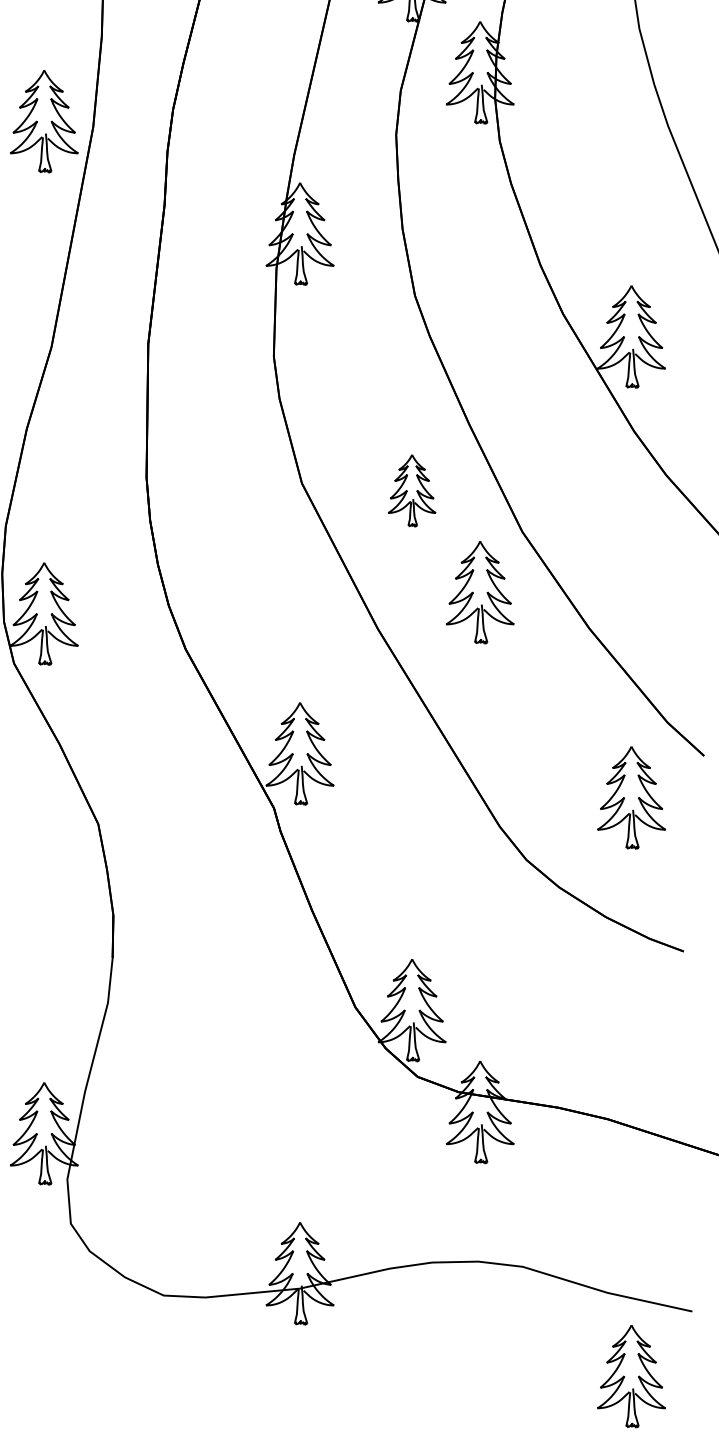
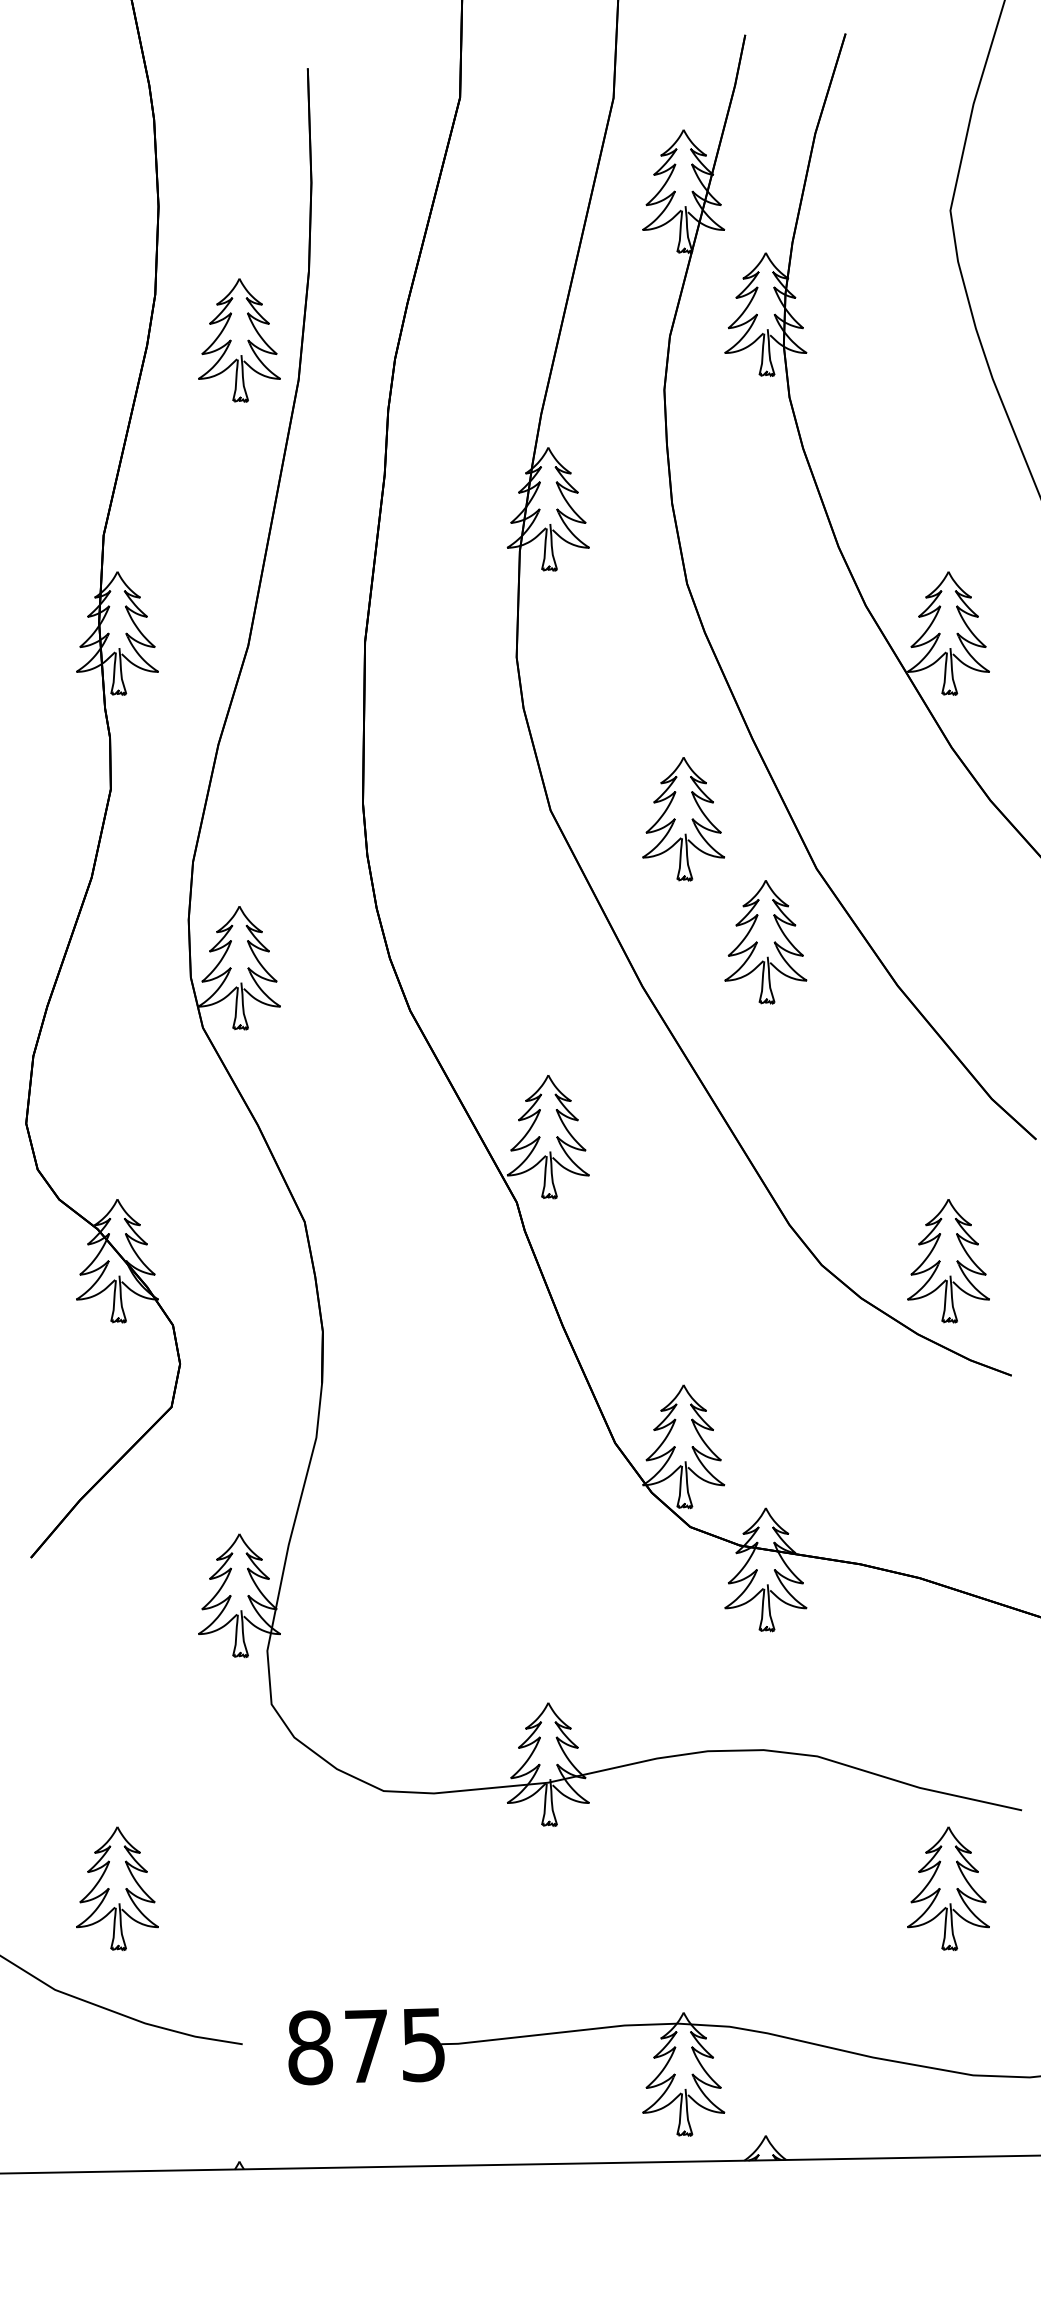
part: (44, 121) -> (239, 340), moved
part: (412, 490) -> (683, 819), size x1.43
part: (631, 798) -> (948, 1261), moved

